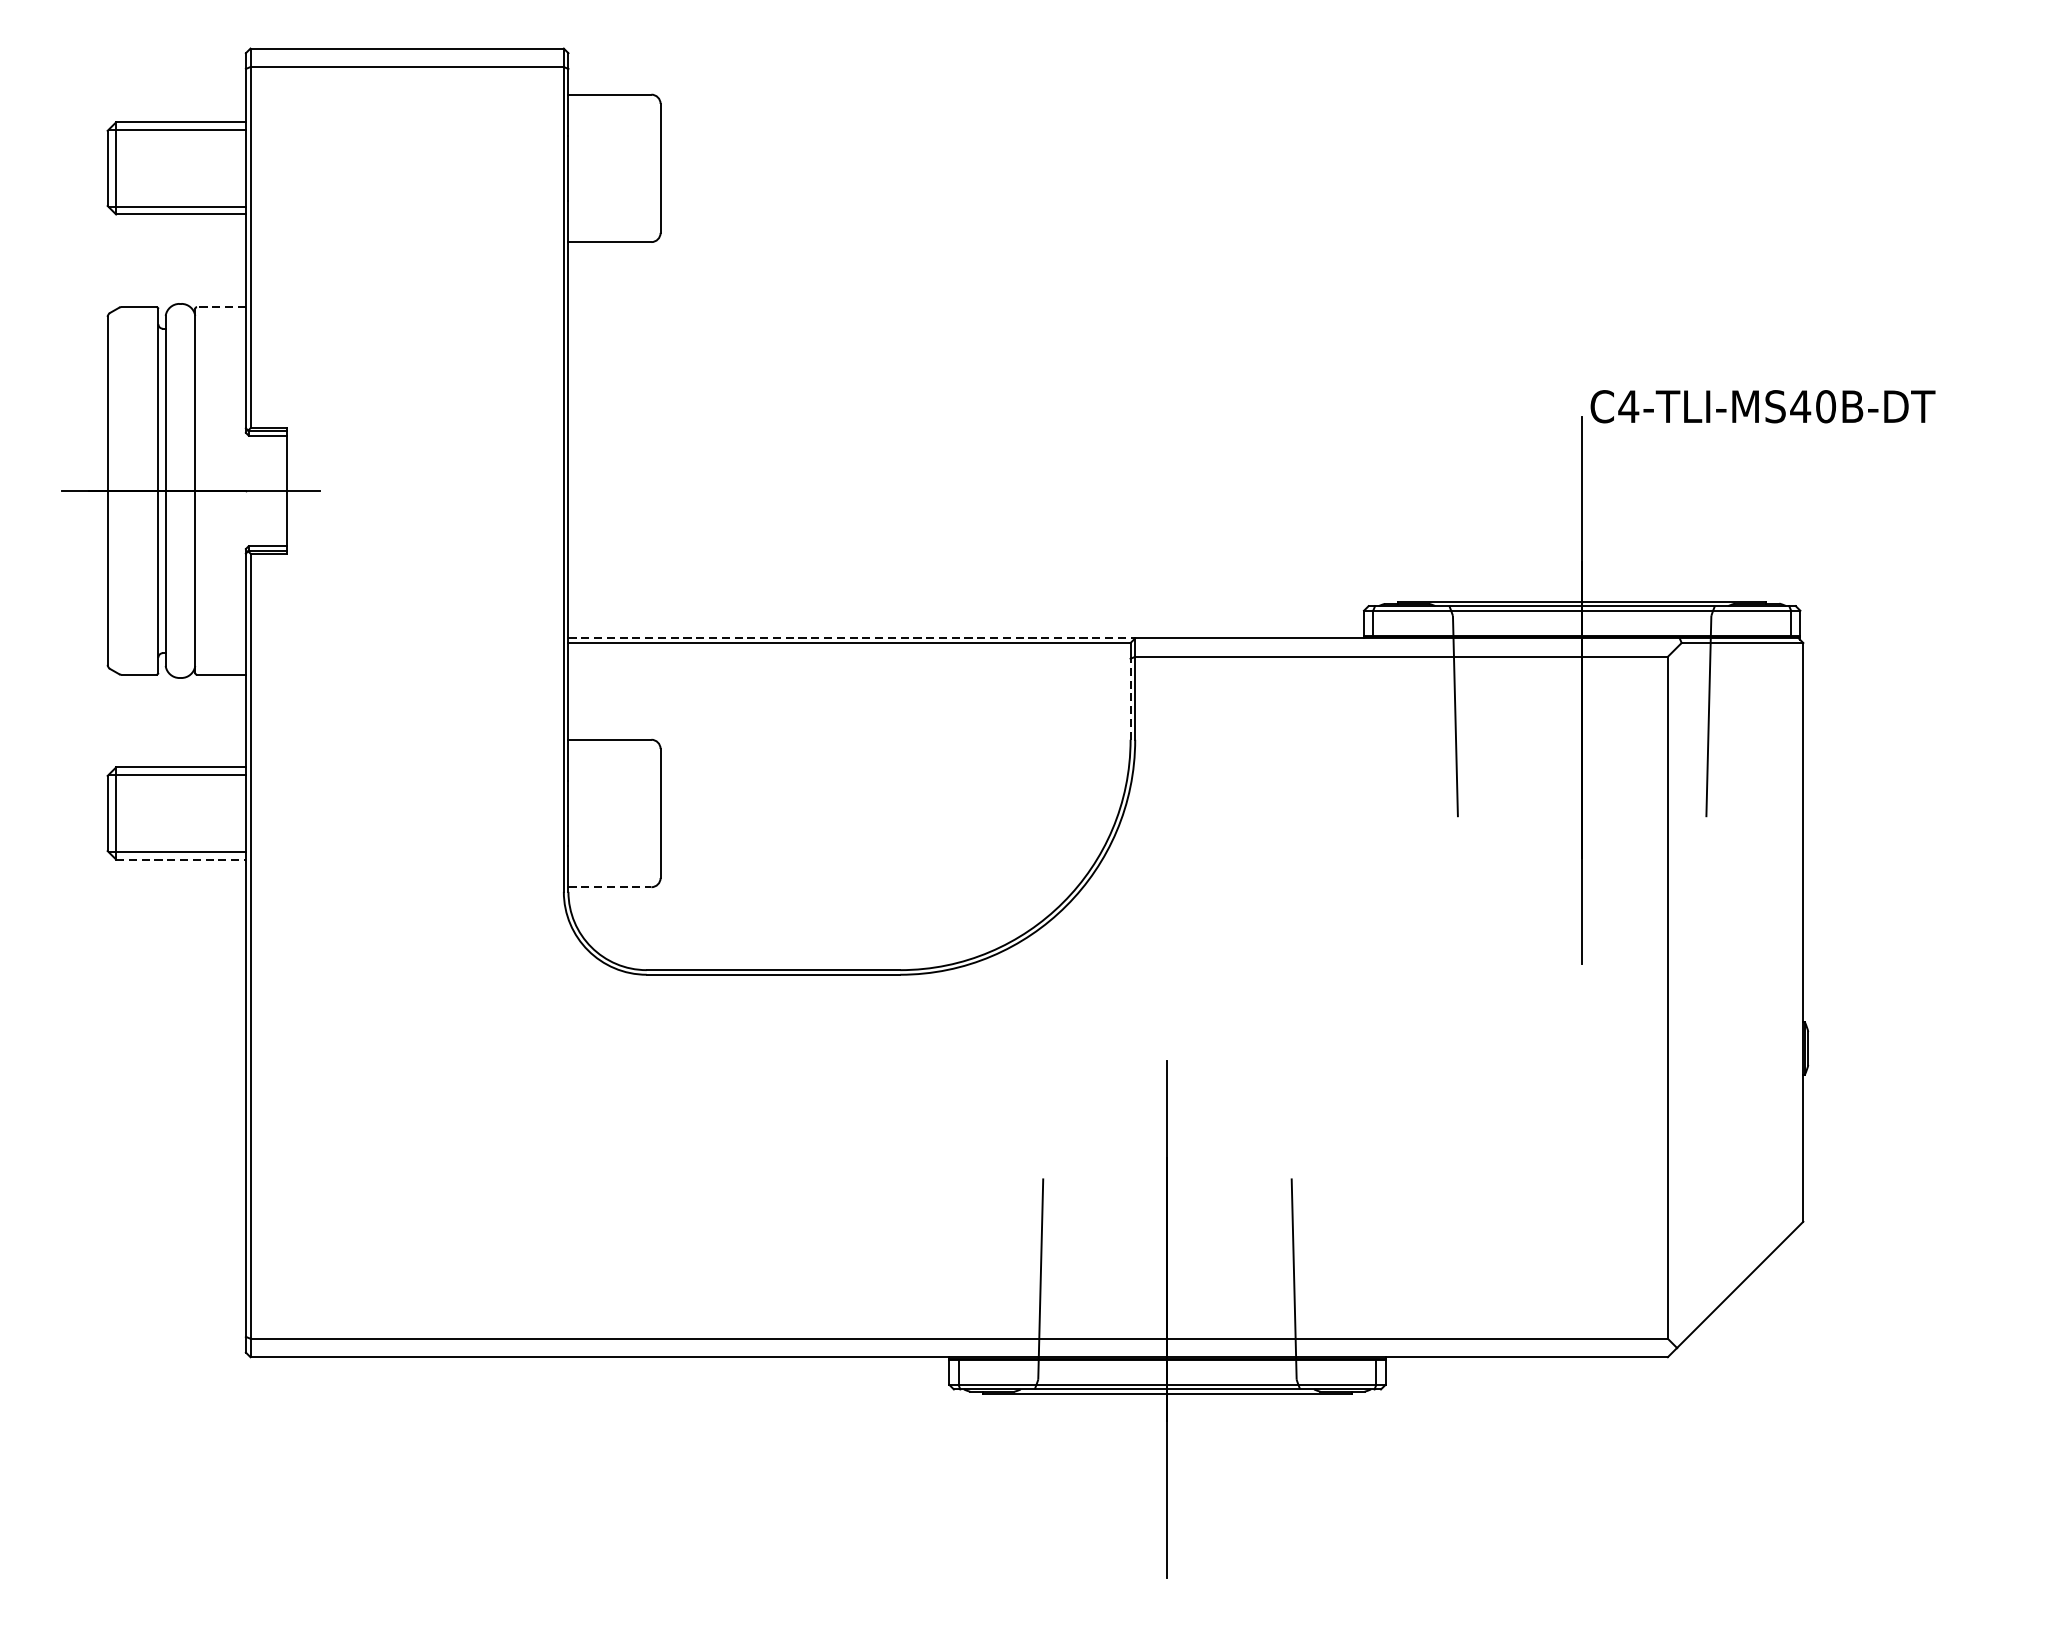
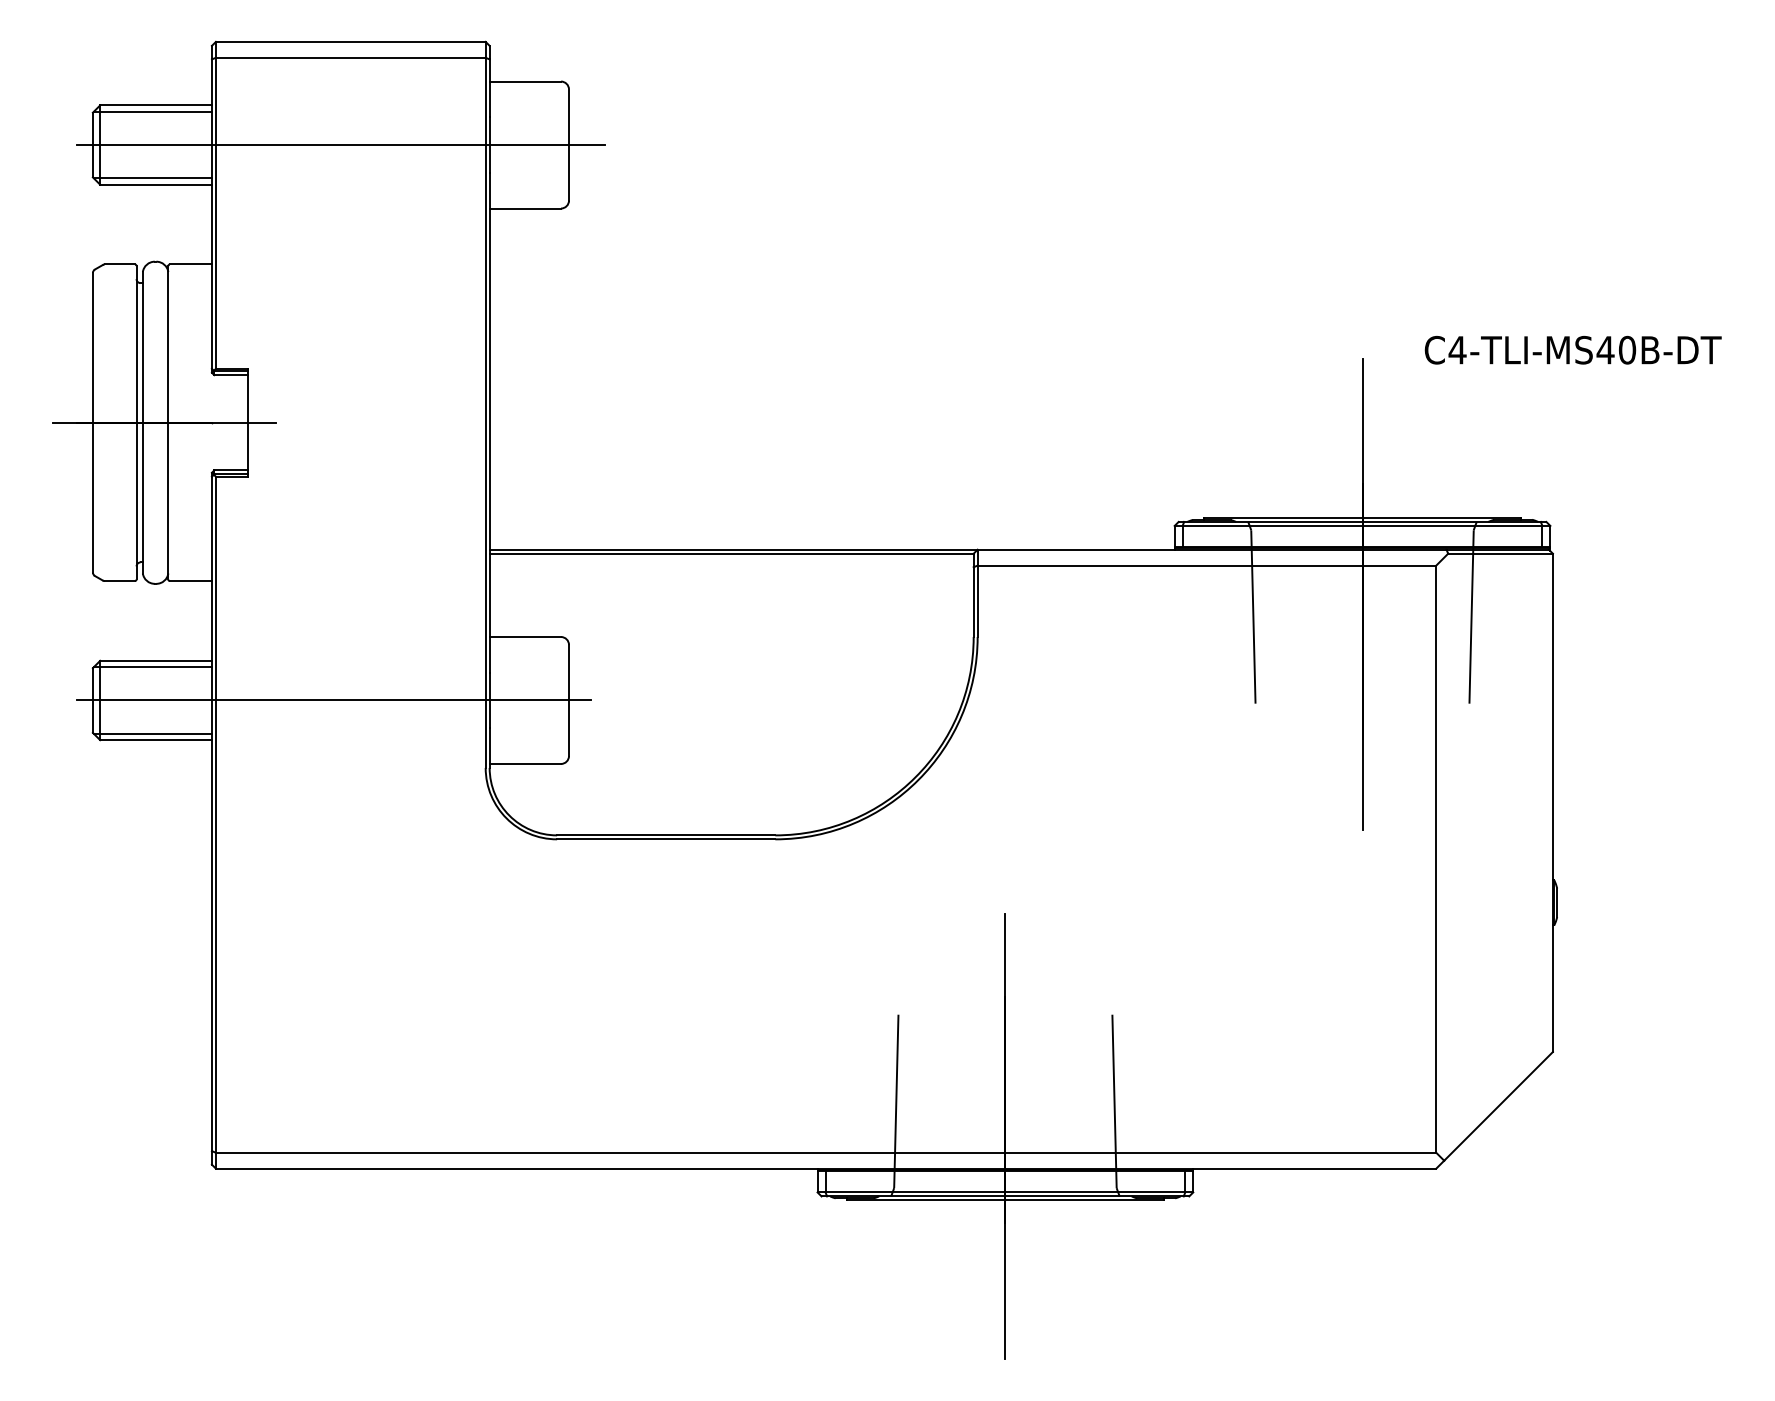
line: (395, 168) -> (340, 145), added
line: (221, 307) -> (190, 264), dashed -> solid
text: (1762, 405) -> (1572, 349), moved
line: (851, 638) -> (733, 549), dashed -> solid
line: (1130, 699) -> (973, 602), dashed -> solid
line: (387, 813) -> (333, 700), added
line: (181, 859) -> (156, 740), dashed -> solid
line: (610, 886) -> (525, 763), dashed -> solid

